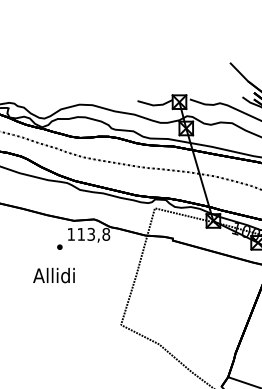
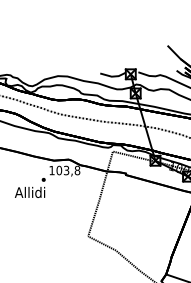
text: (81, 233) -> (59, 169), 113,8 -> 103,8
text: (53, 275) -> (29, 192), moved

